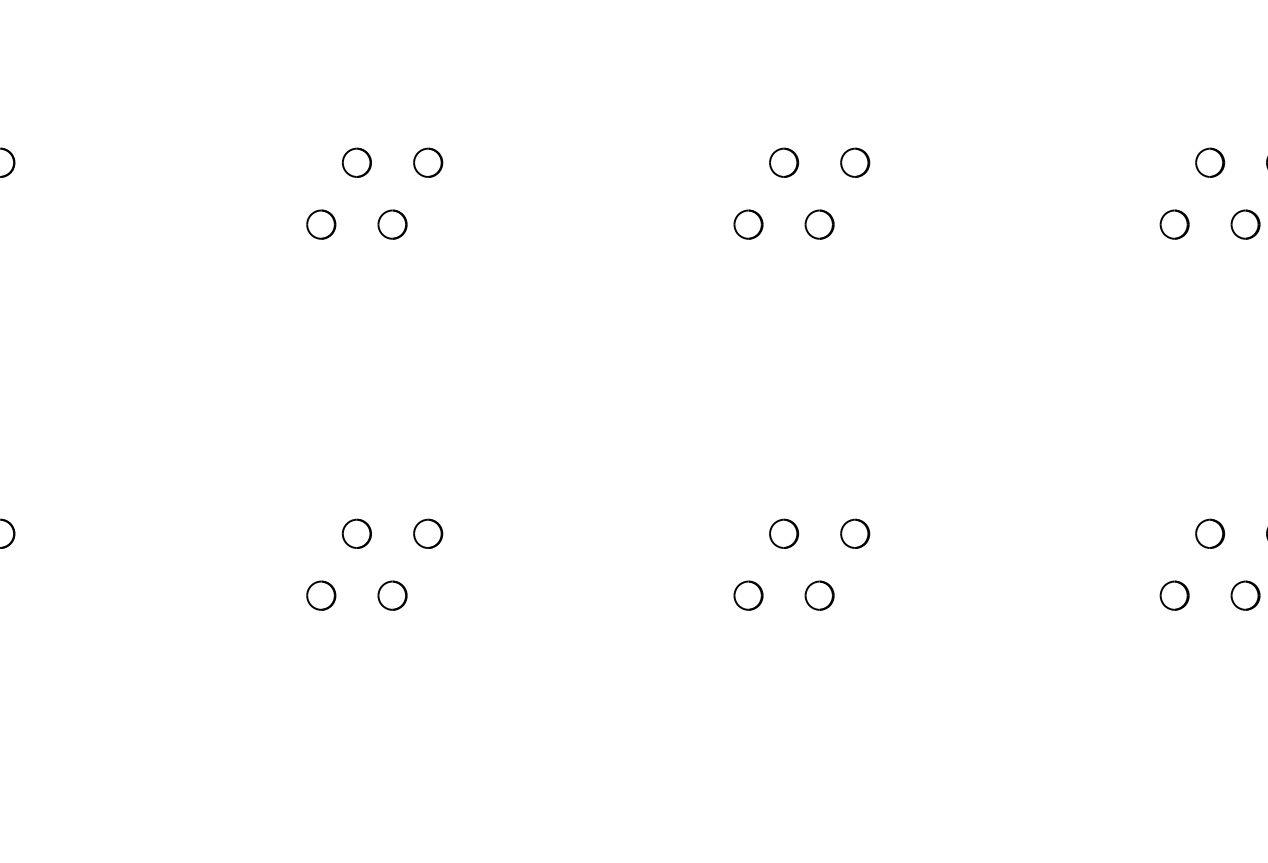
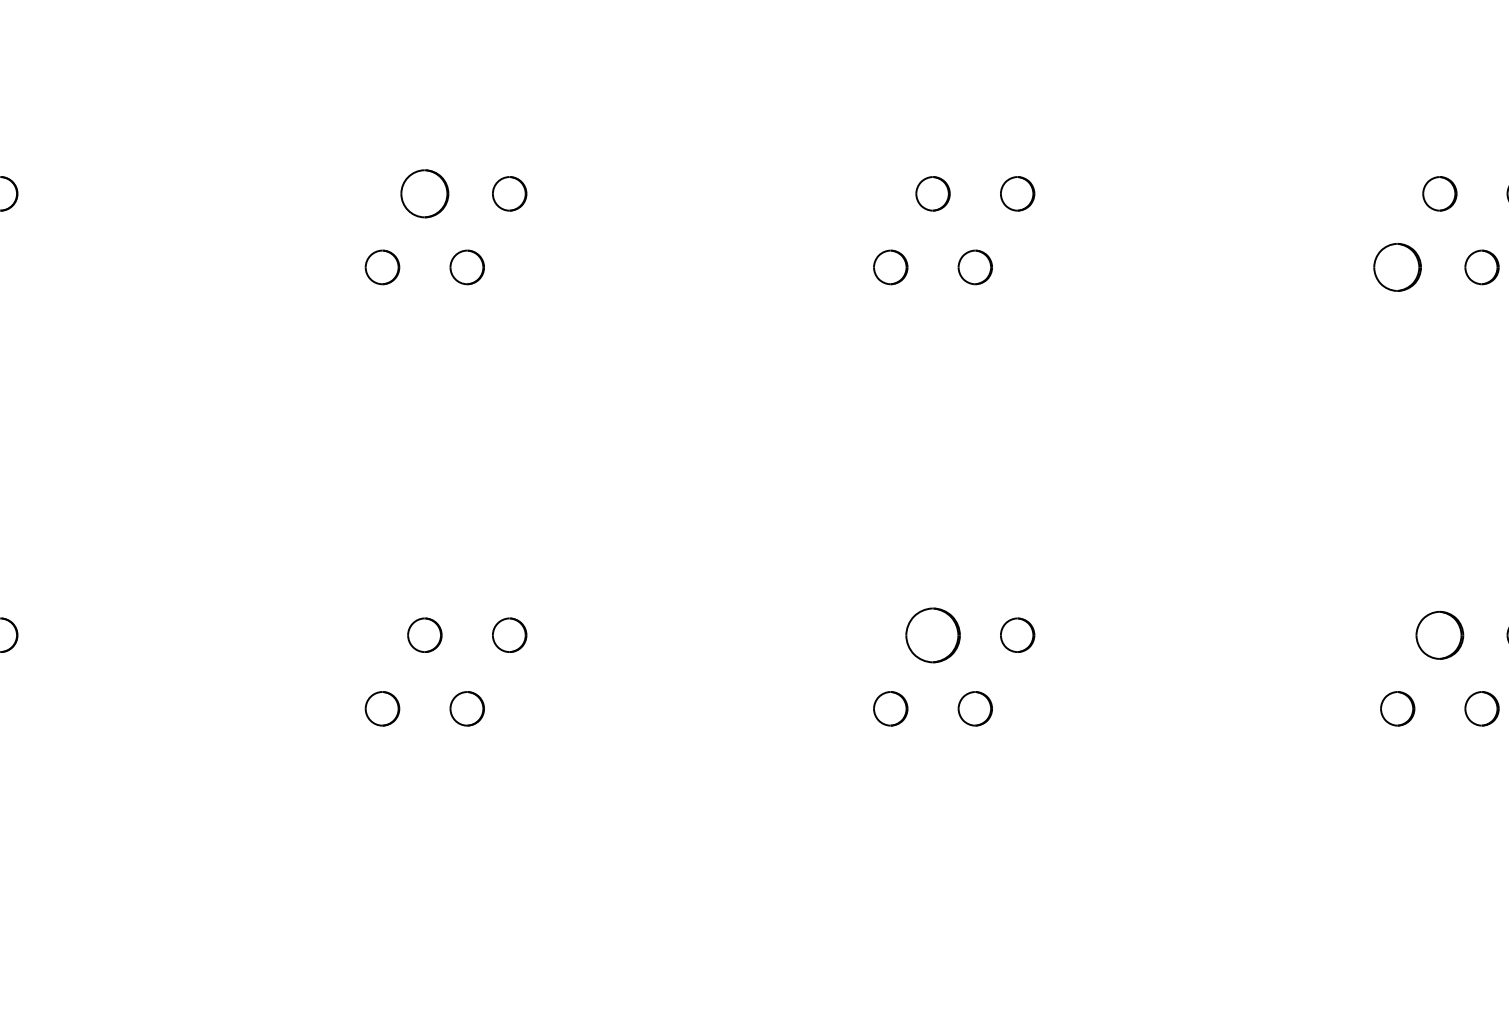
part: (356, 162) -> (424, 193), size x1.4
part: (1174, 224) -> (1397, 267), size x1.4
part: (783, 533) -> (932, 634), size x1.6
part: (1209, 533) -> (1439, 634), size x1.4

